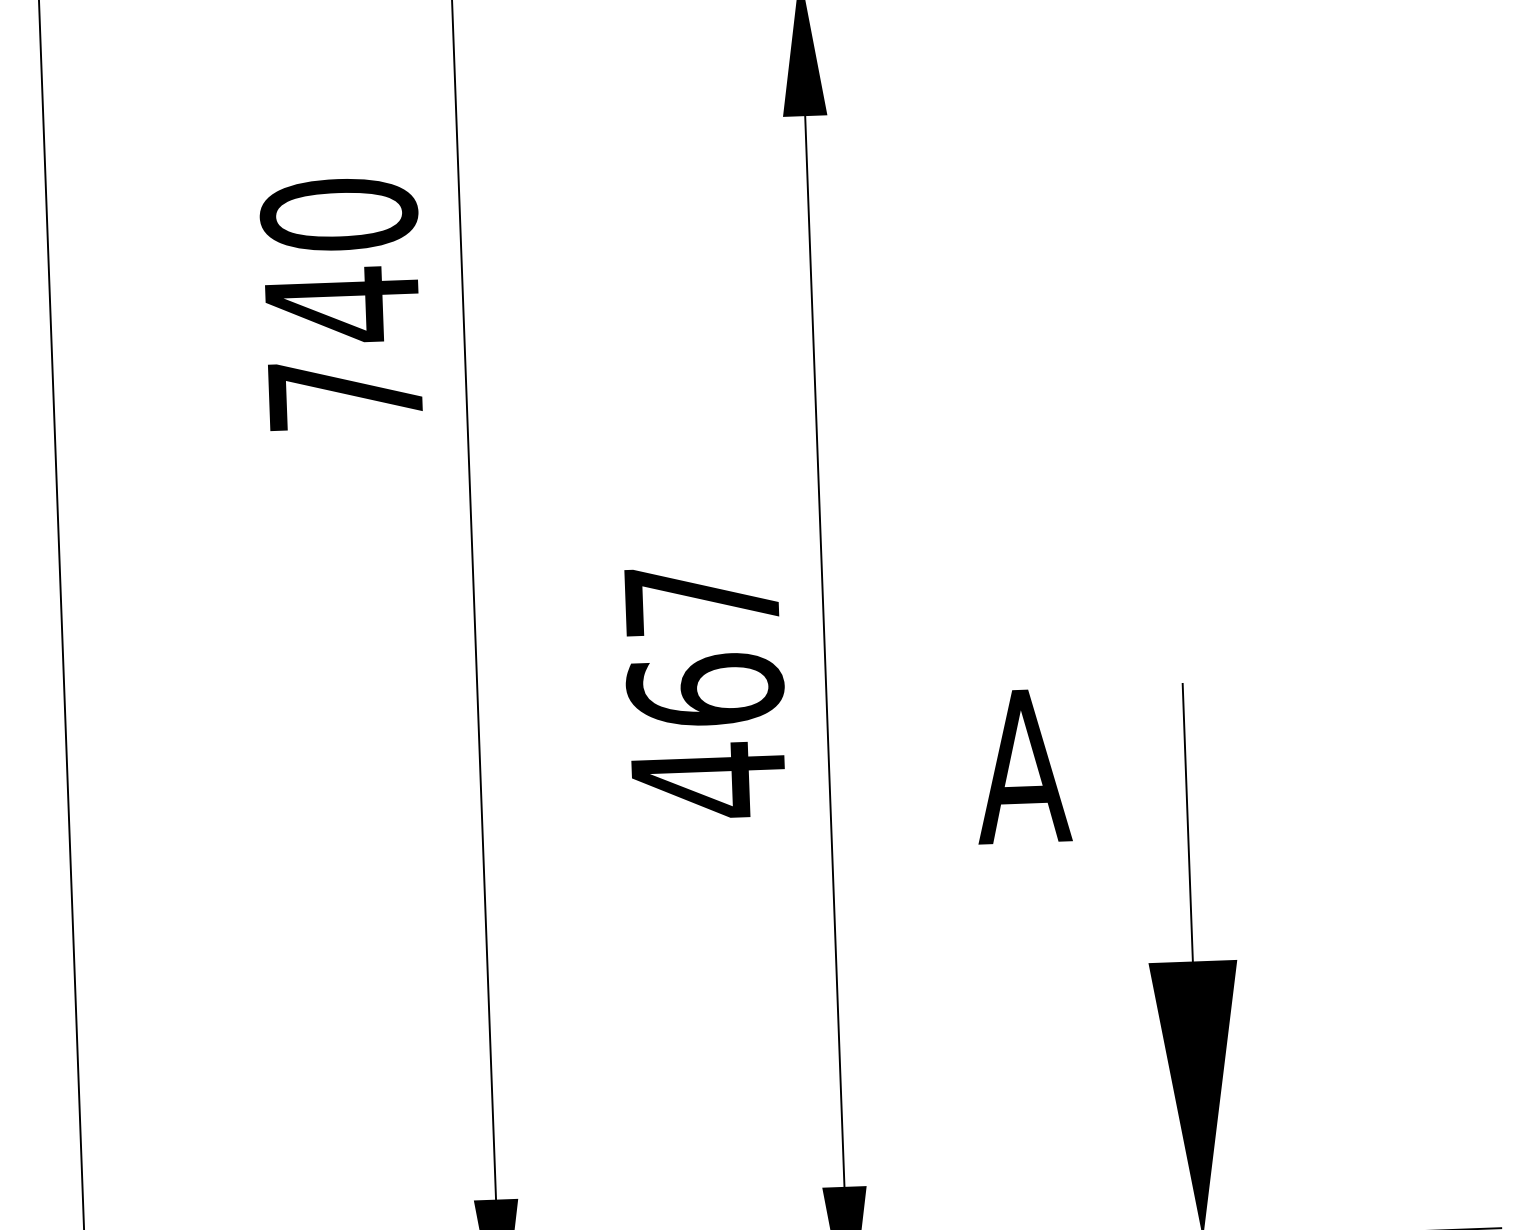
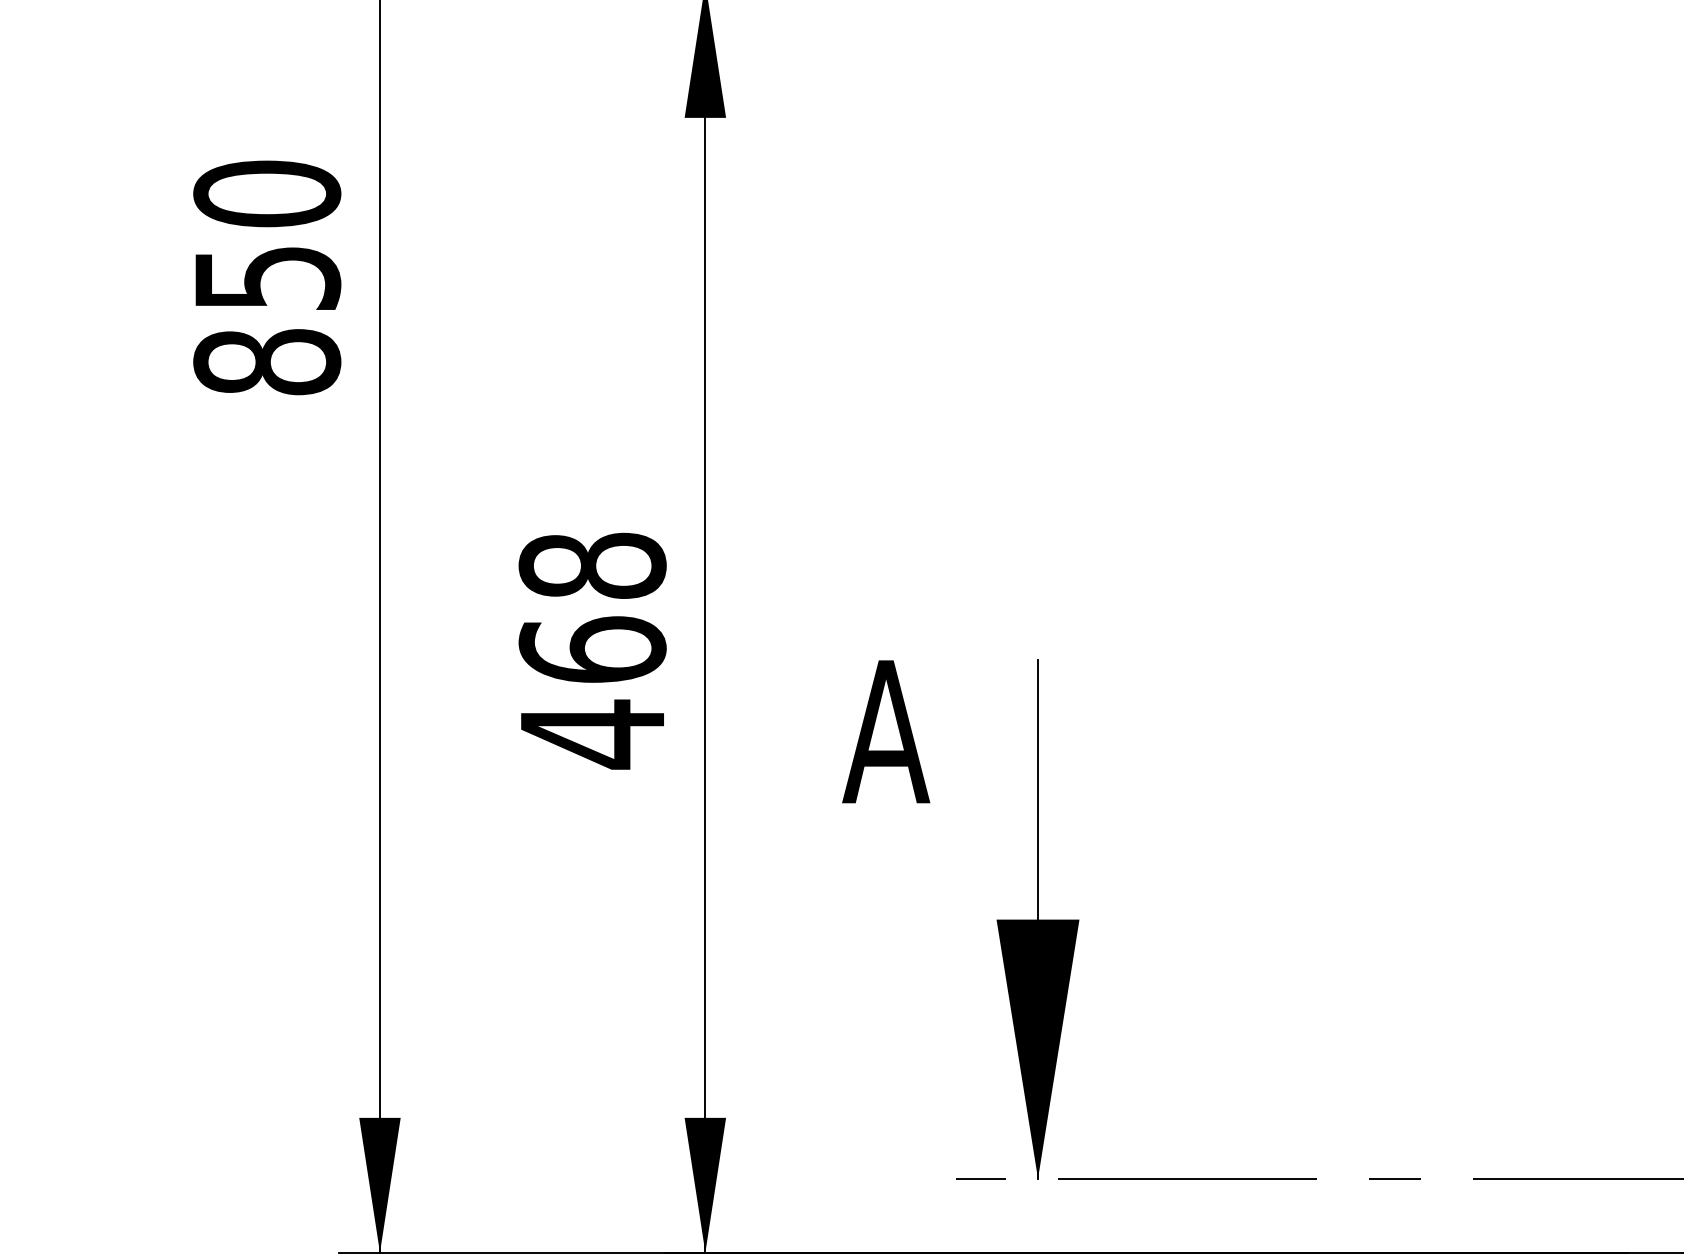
text: (344, 349) -> (267, 319), 740 -> 850
text: (701, 599) -> (592, 565), 467 -> 468

